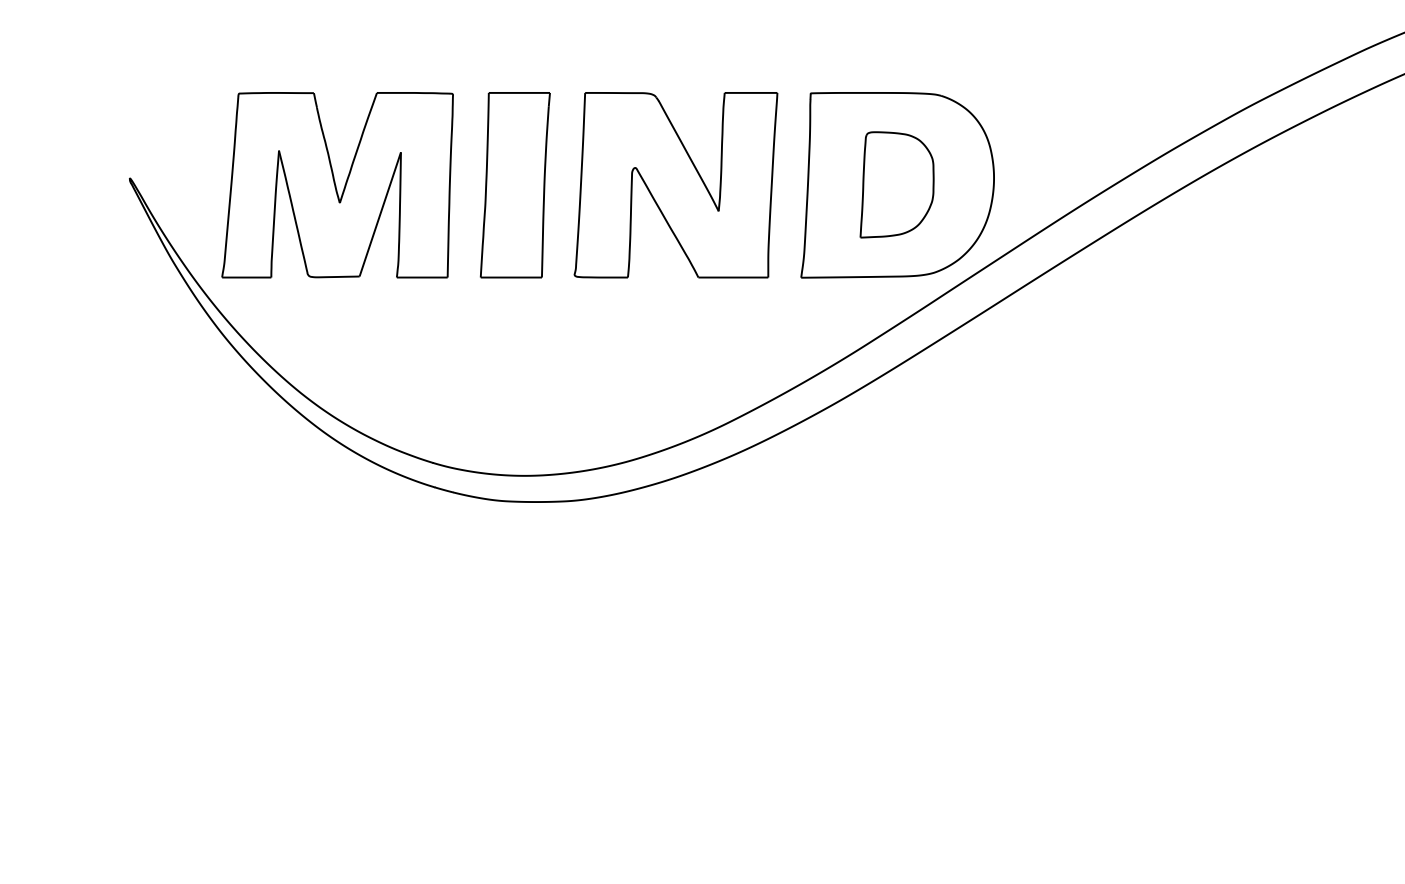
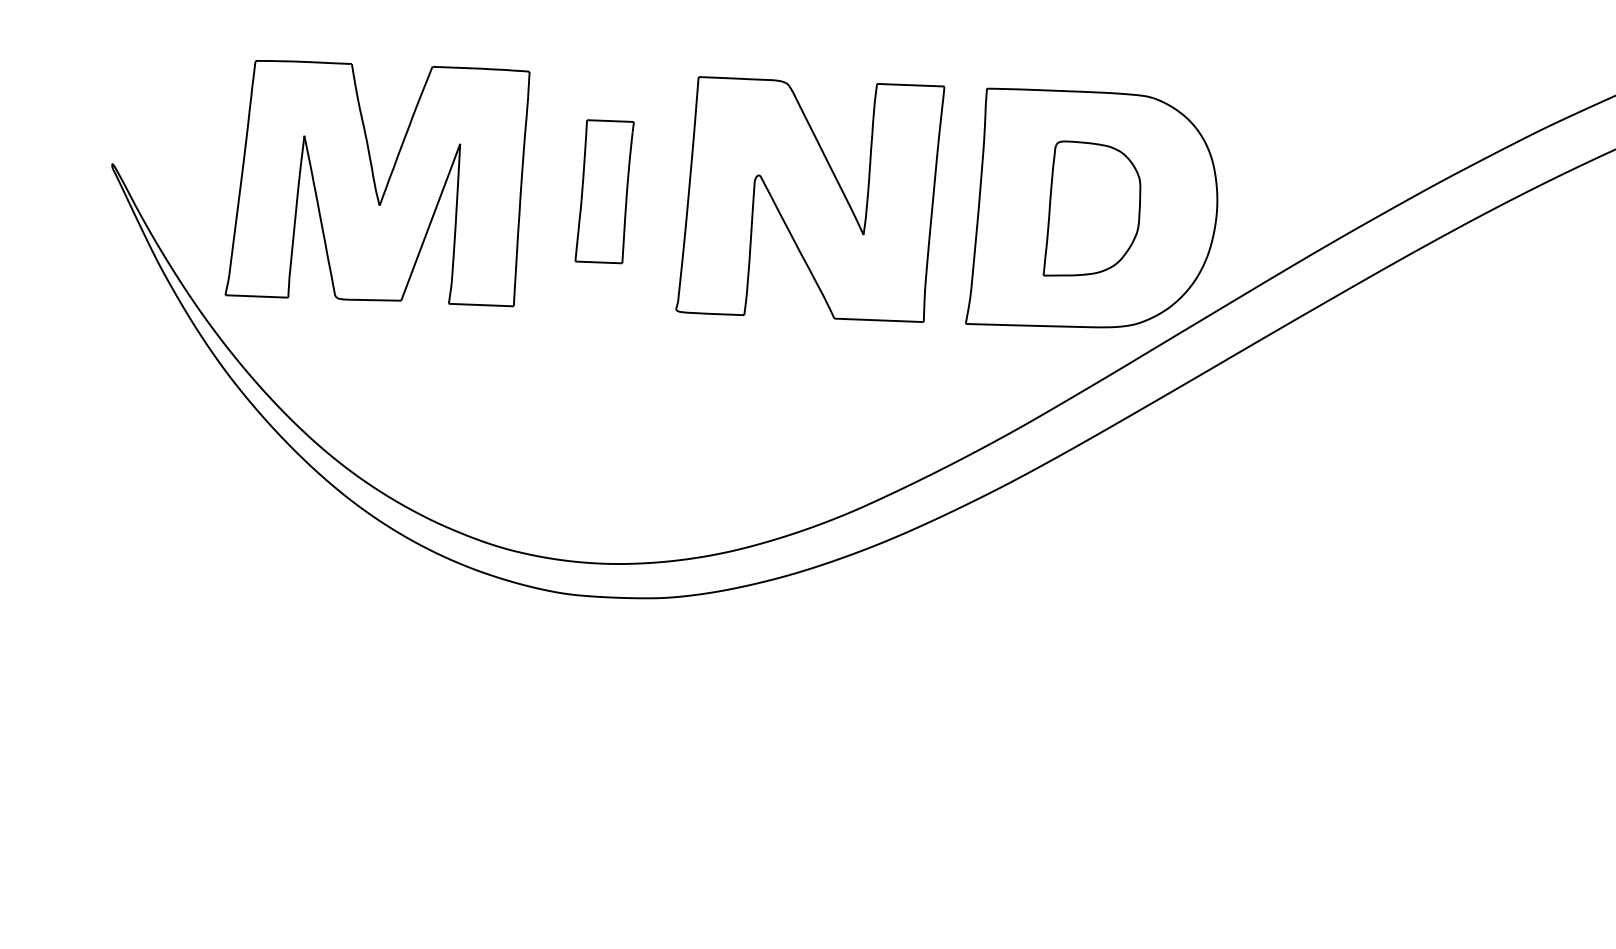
part: (514, 185) -> (603, 191), size x0.6

